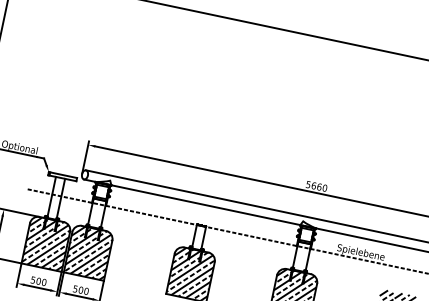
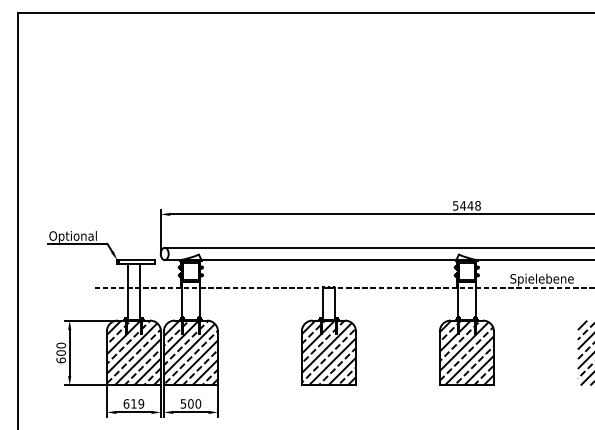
text: (319, 186) -> (470, 205), 5660 -> 5448
text: (38, 280) -> (133, 403), 500 -> 619

